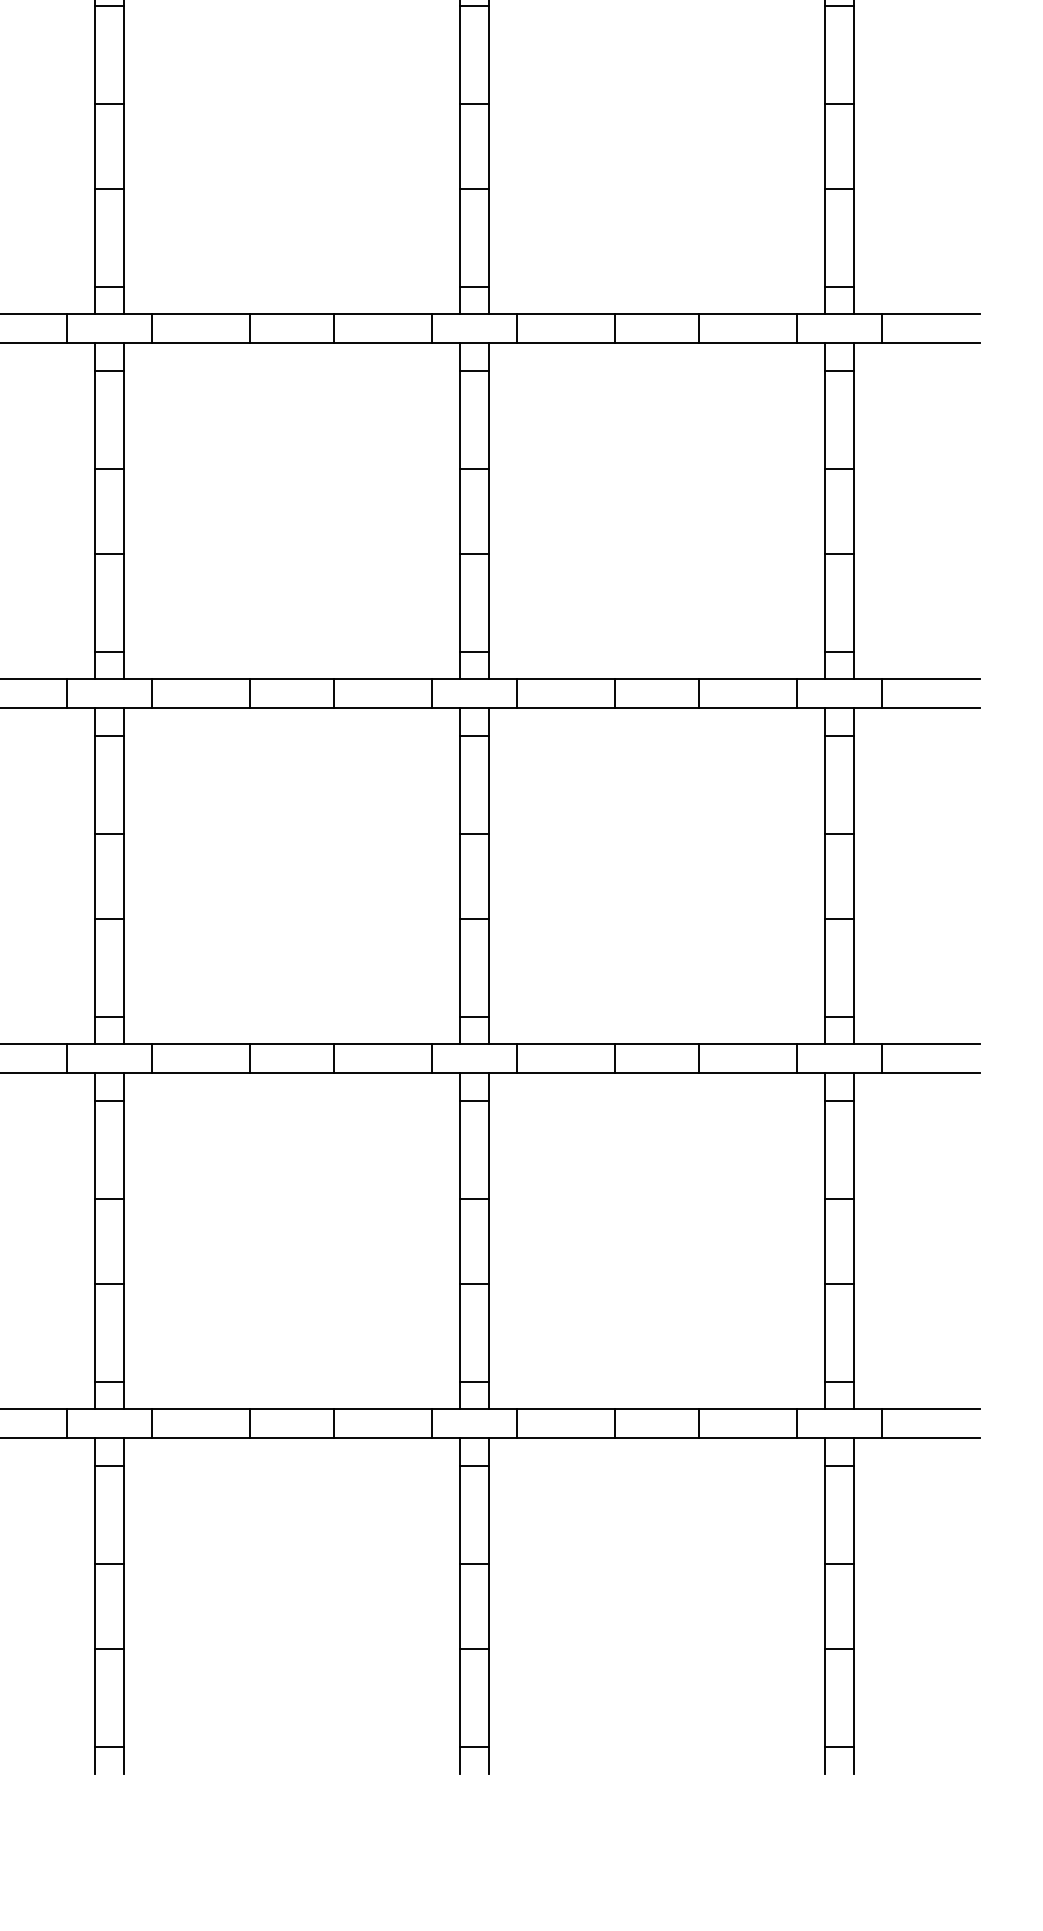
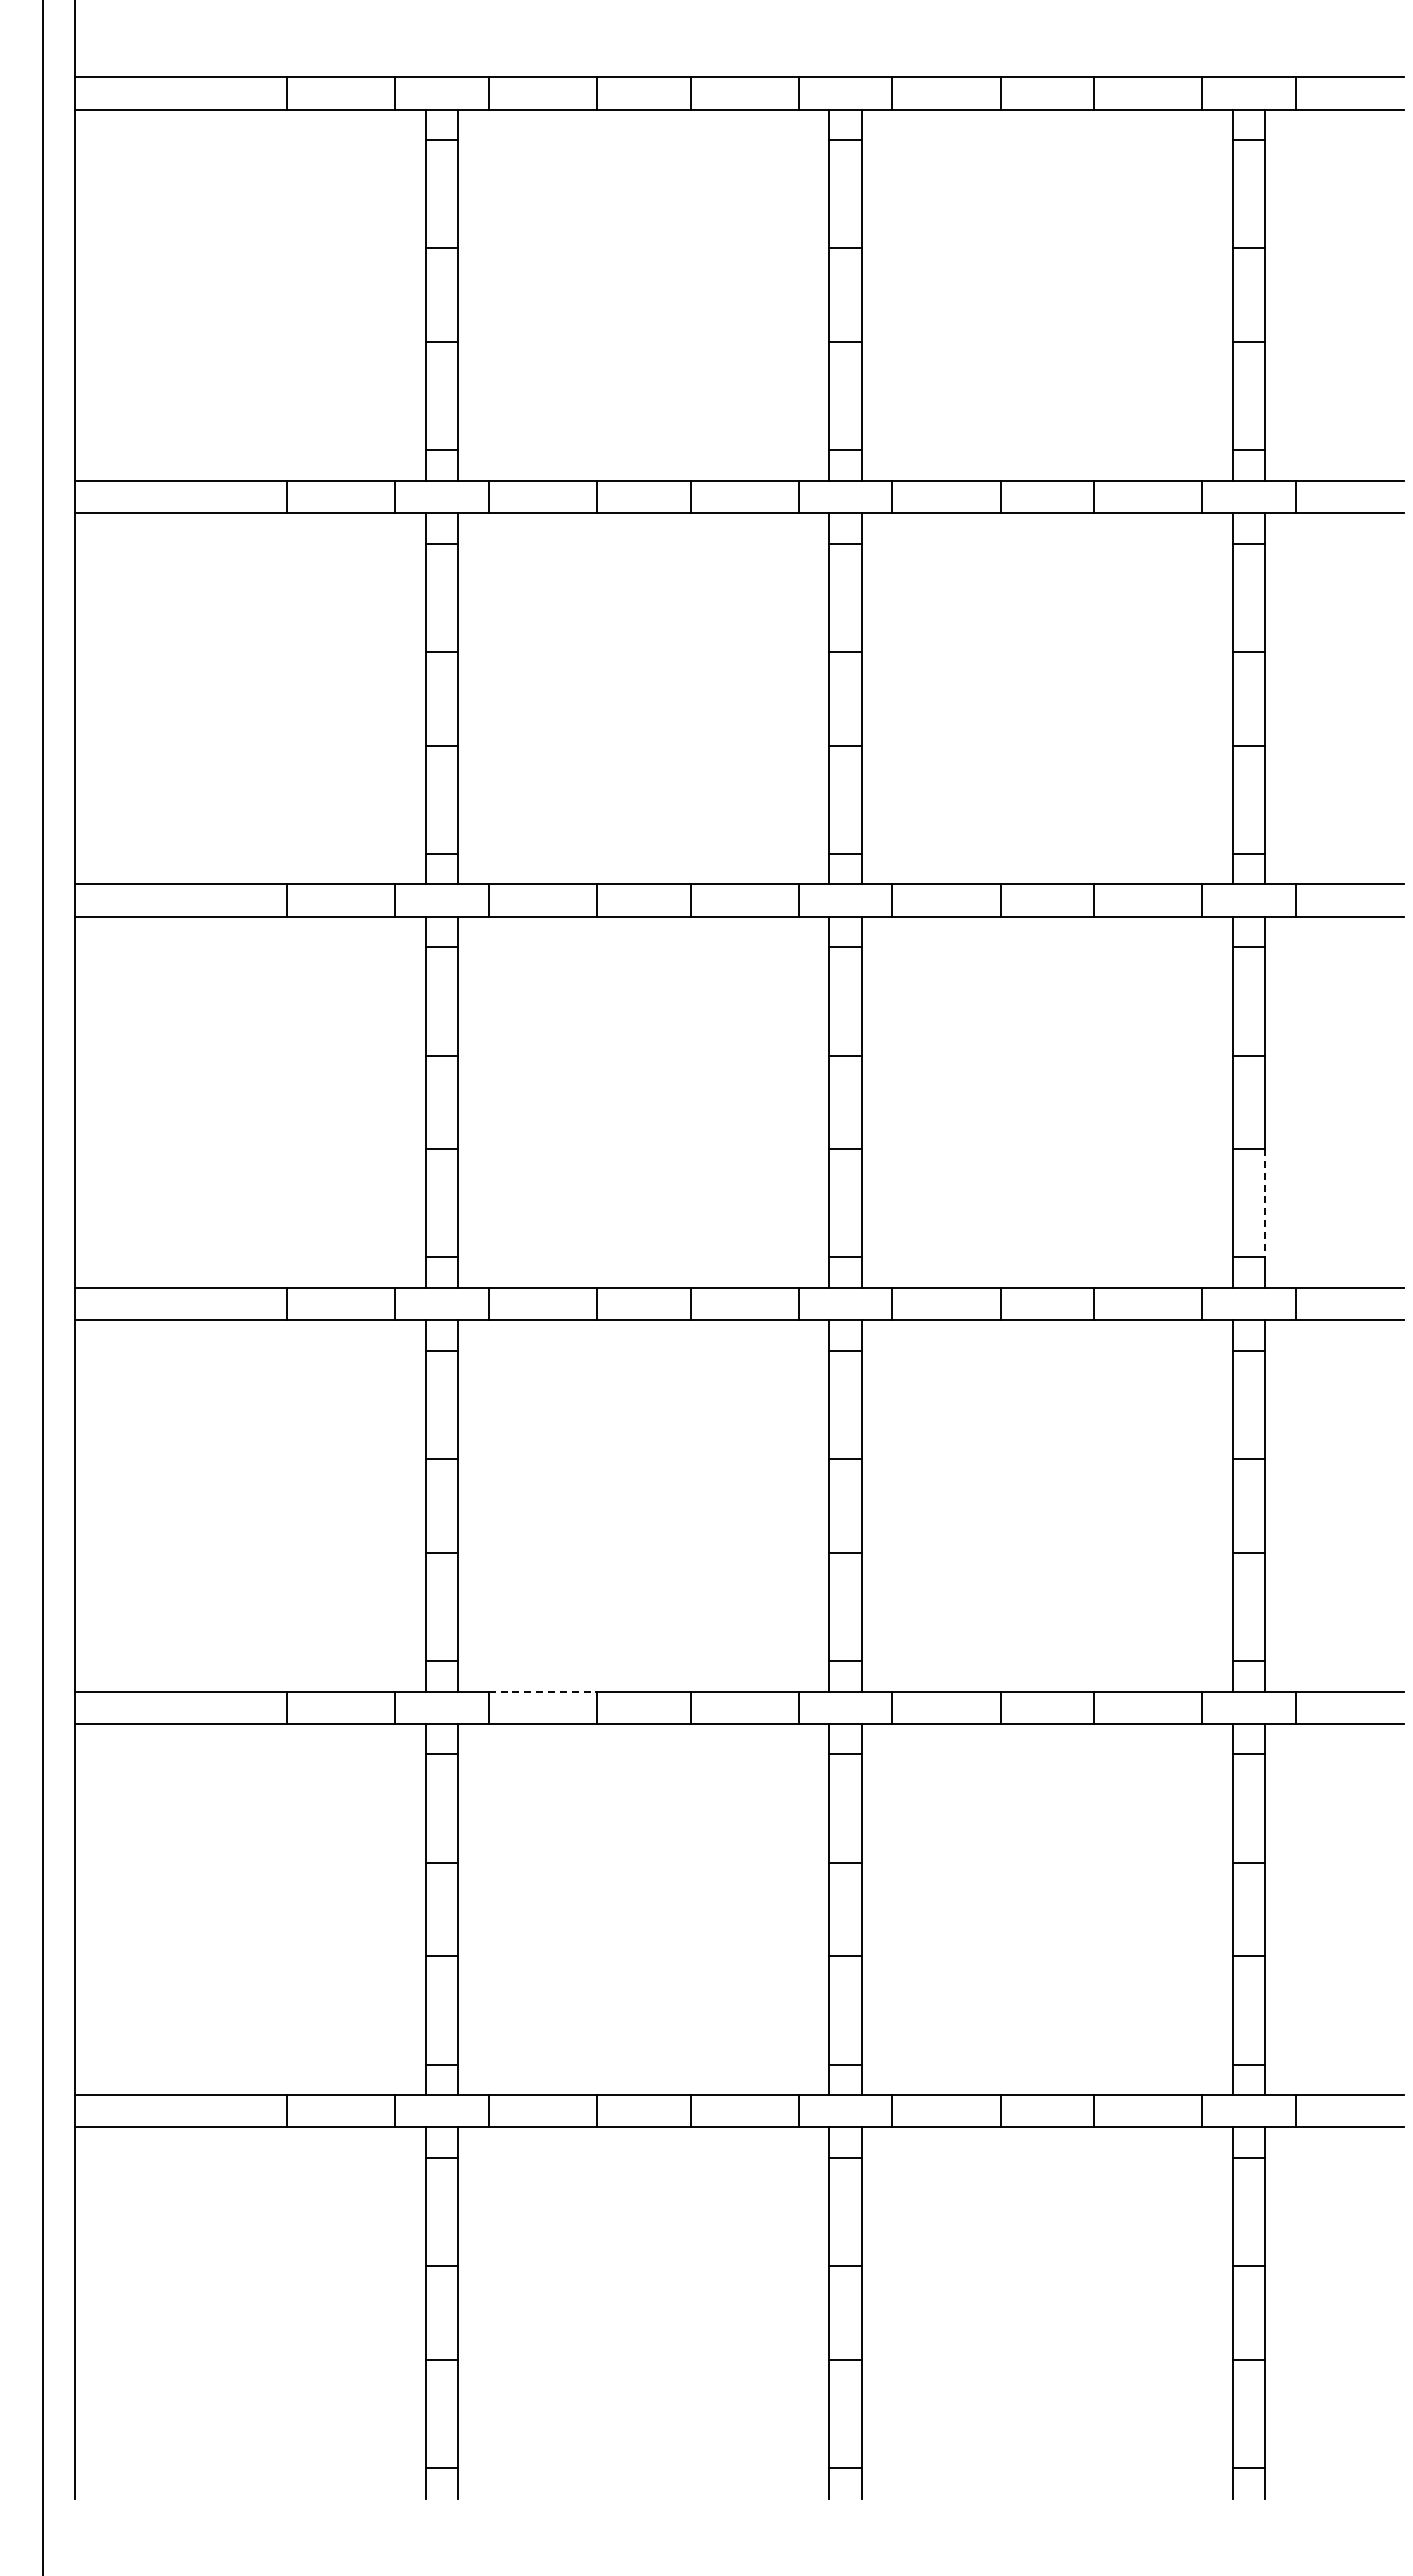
line: (854, 602) -> (1265, 1203), solid -> dashed
line: (201, 1044) -> (543, 1691), solid -> dashed

